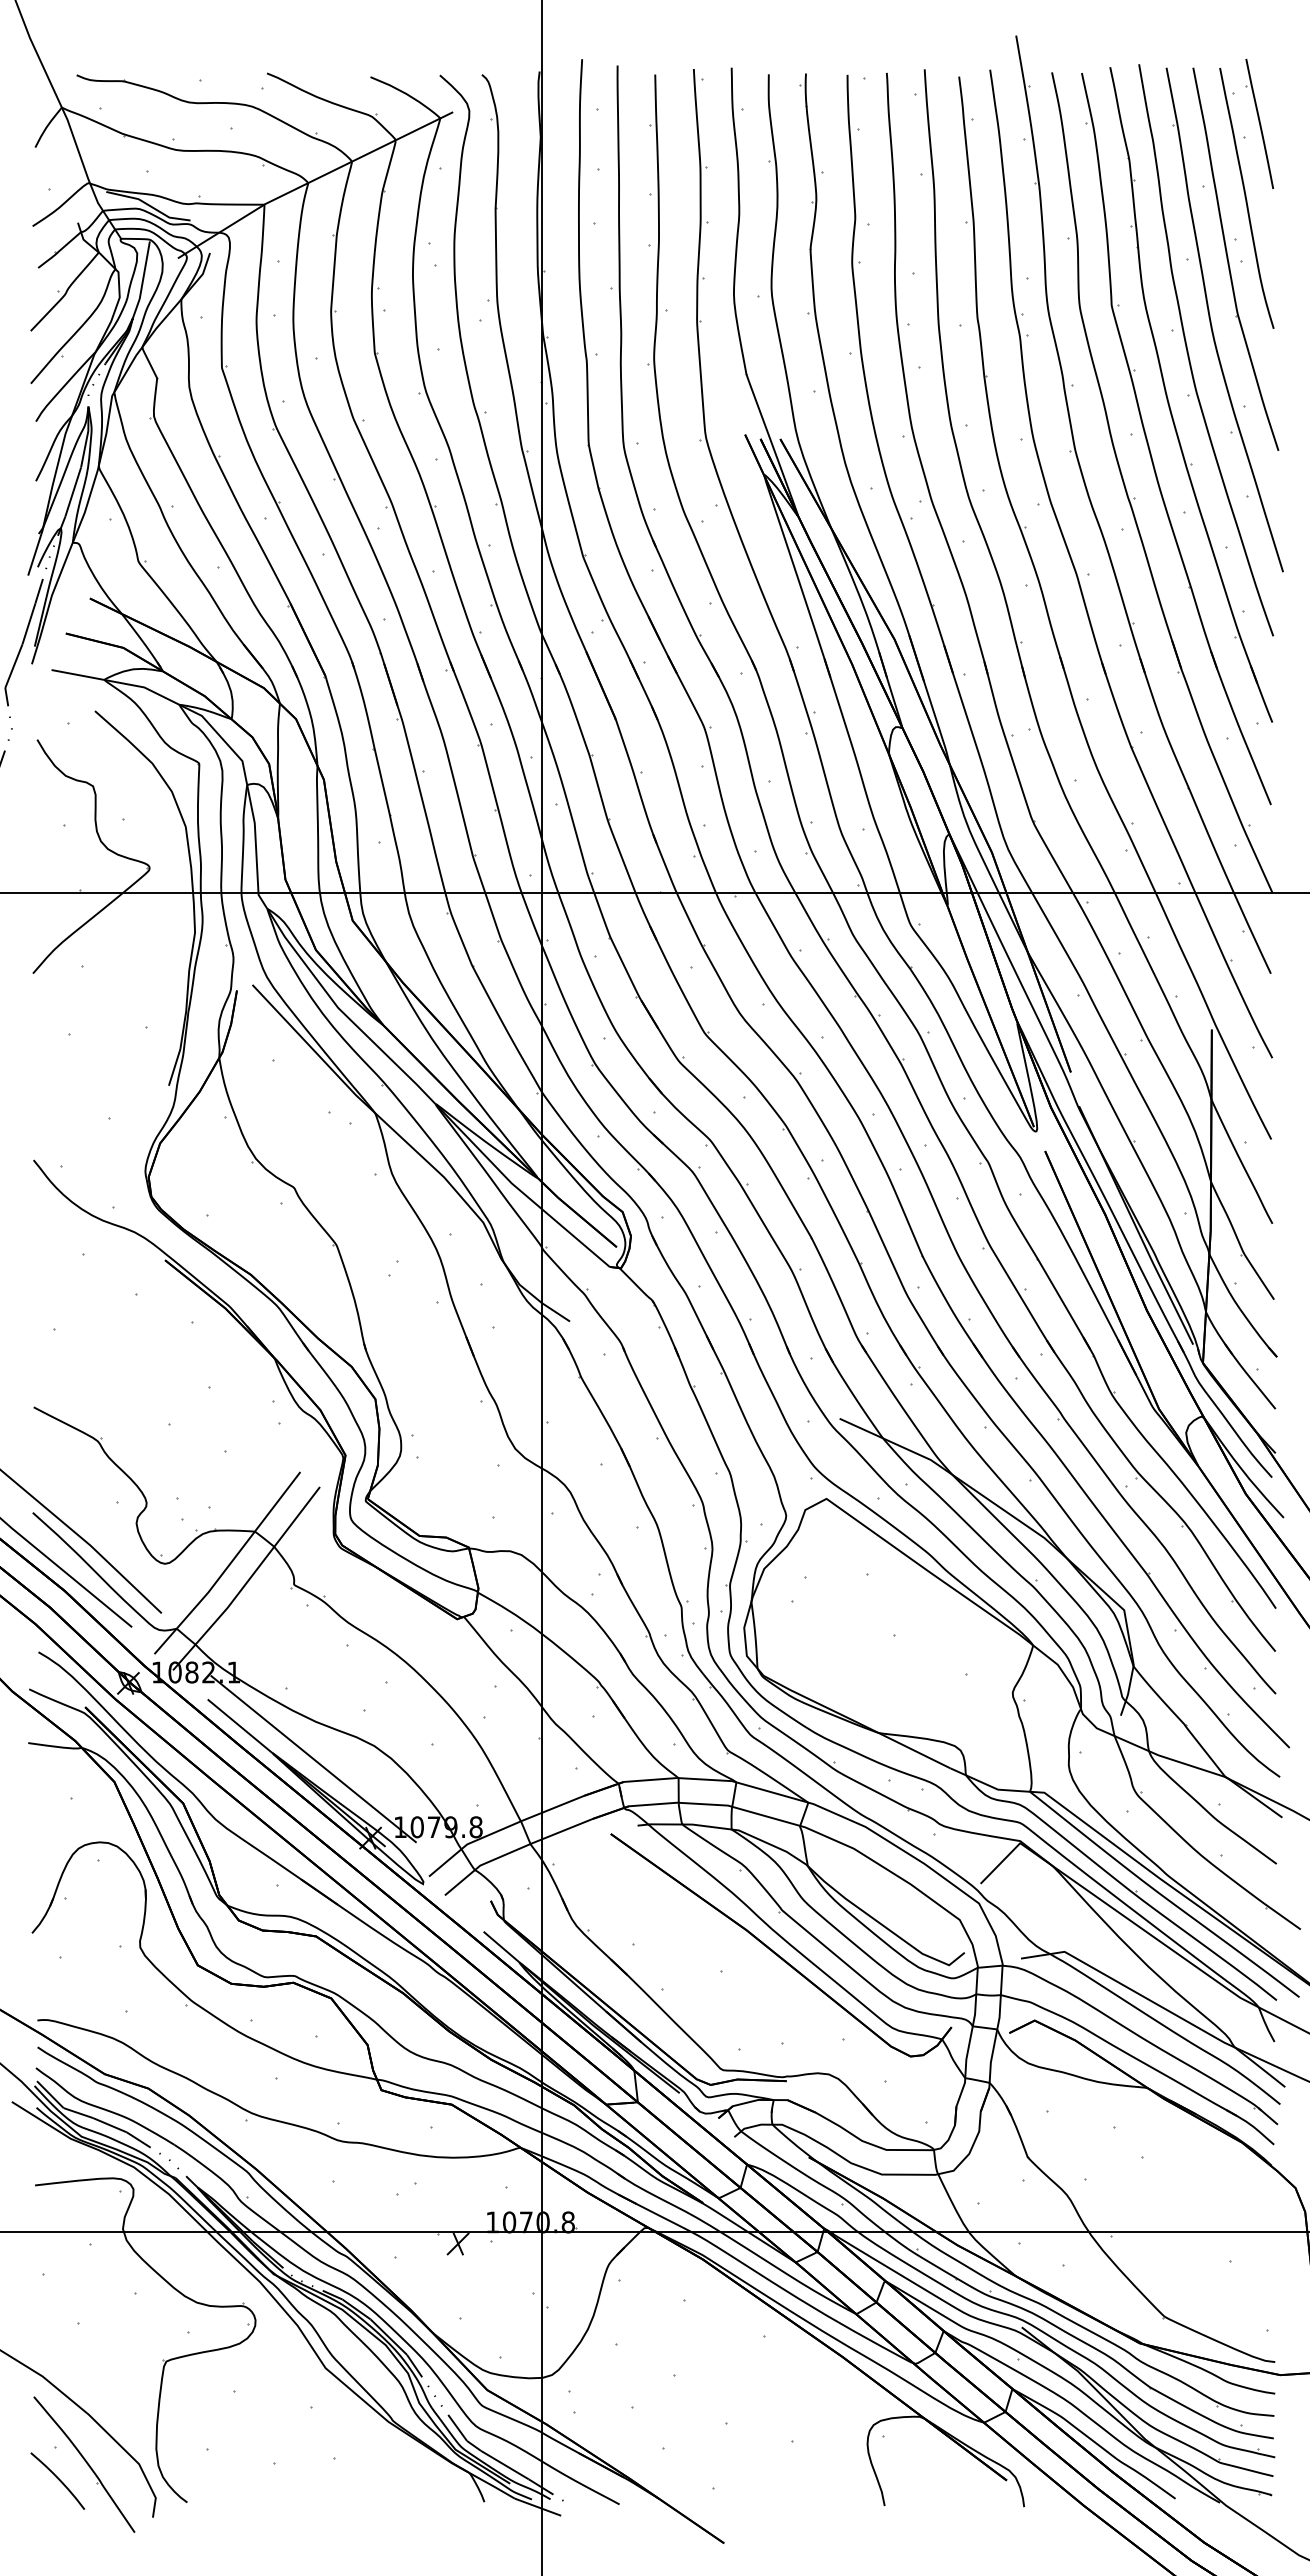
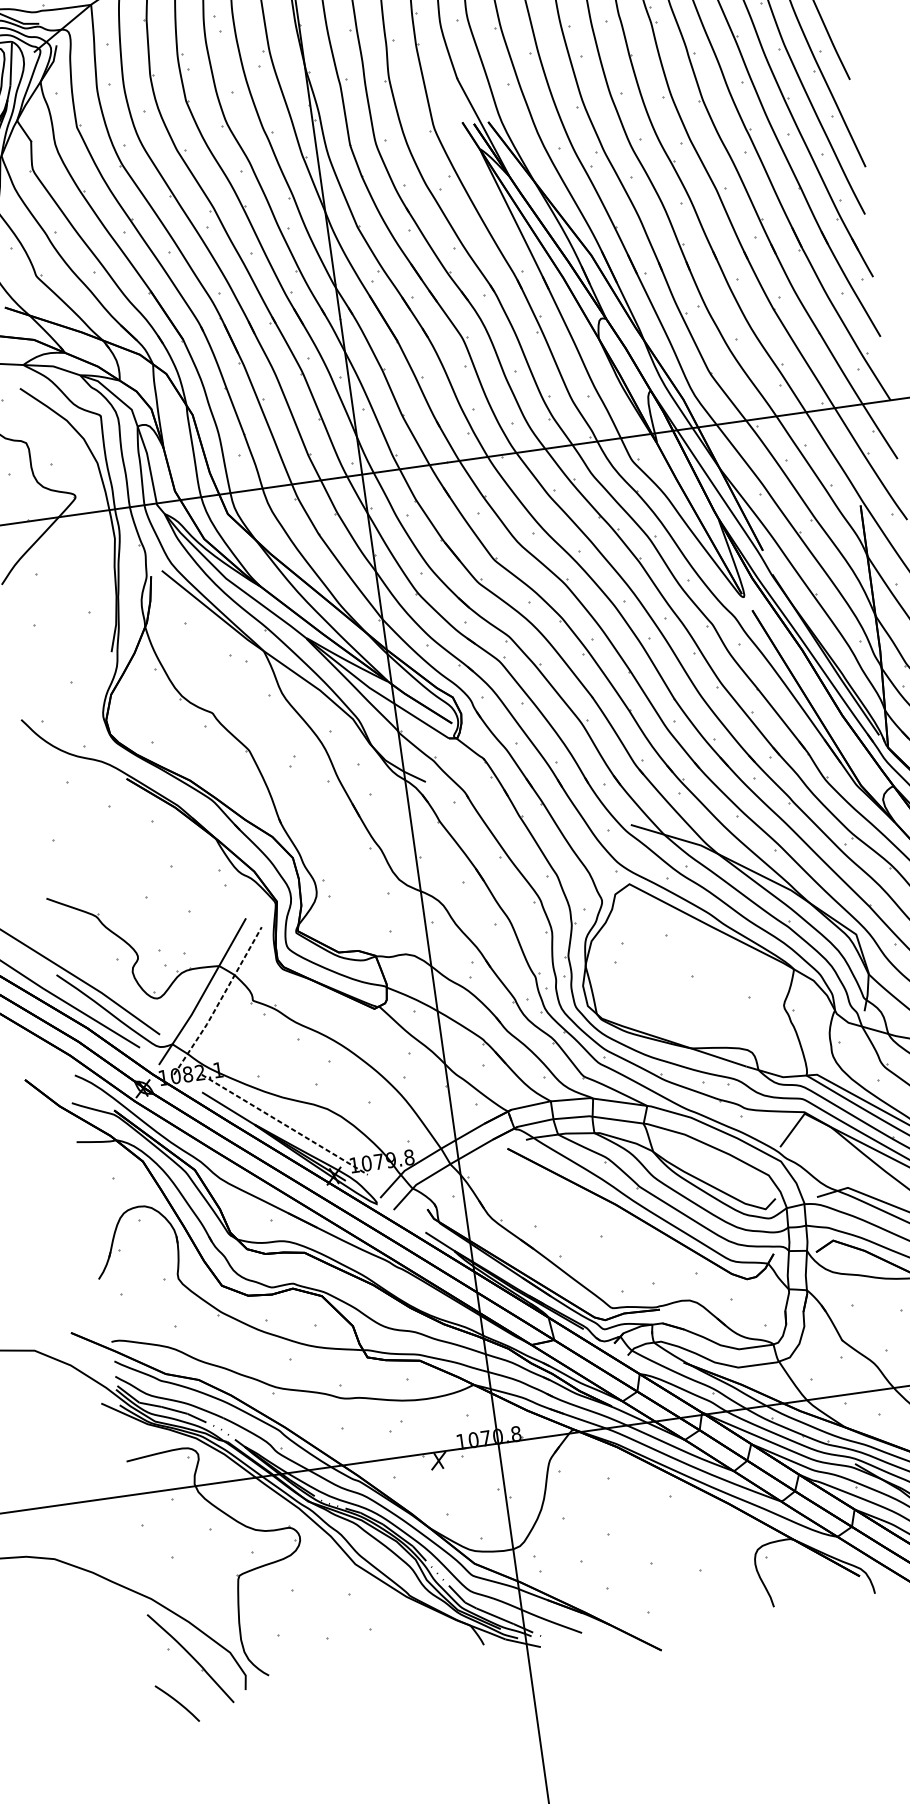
line: (248, 1580) -> (219, 1002), solid -> dashed
line: (313, 1759) -> (284, 1125), solid -> dashed
curve: (57, 2479) -> (176, 1702), moved

